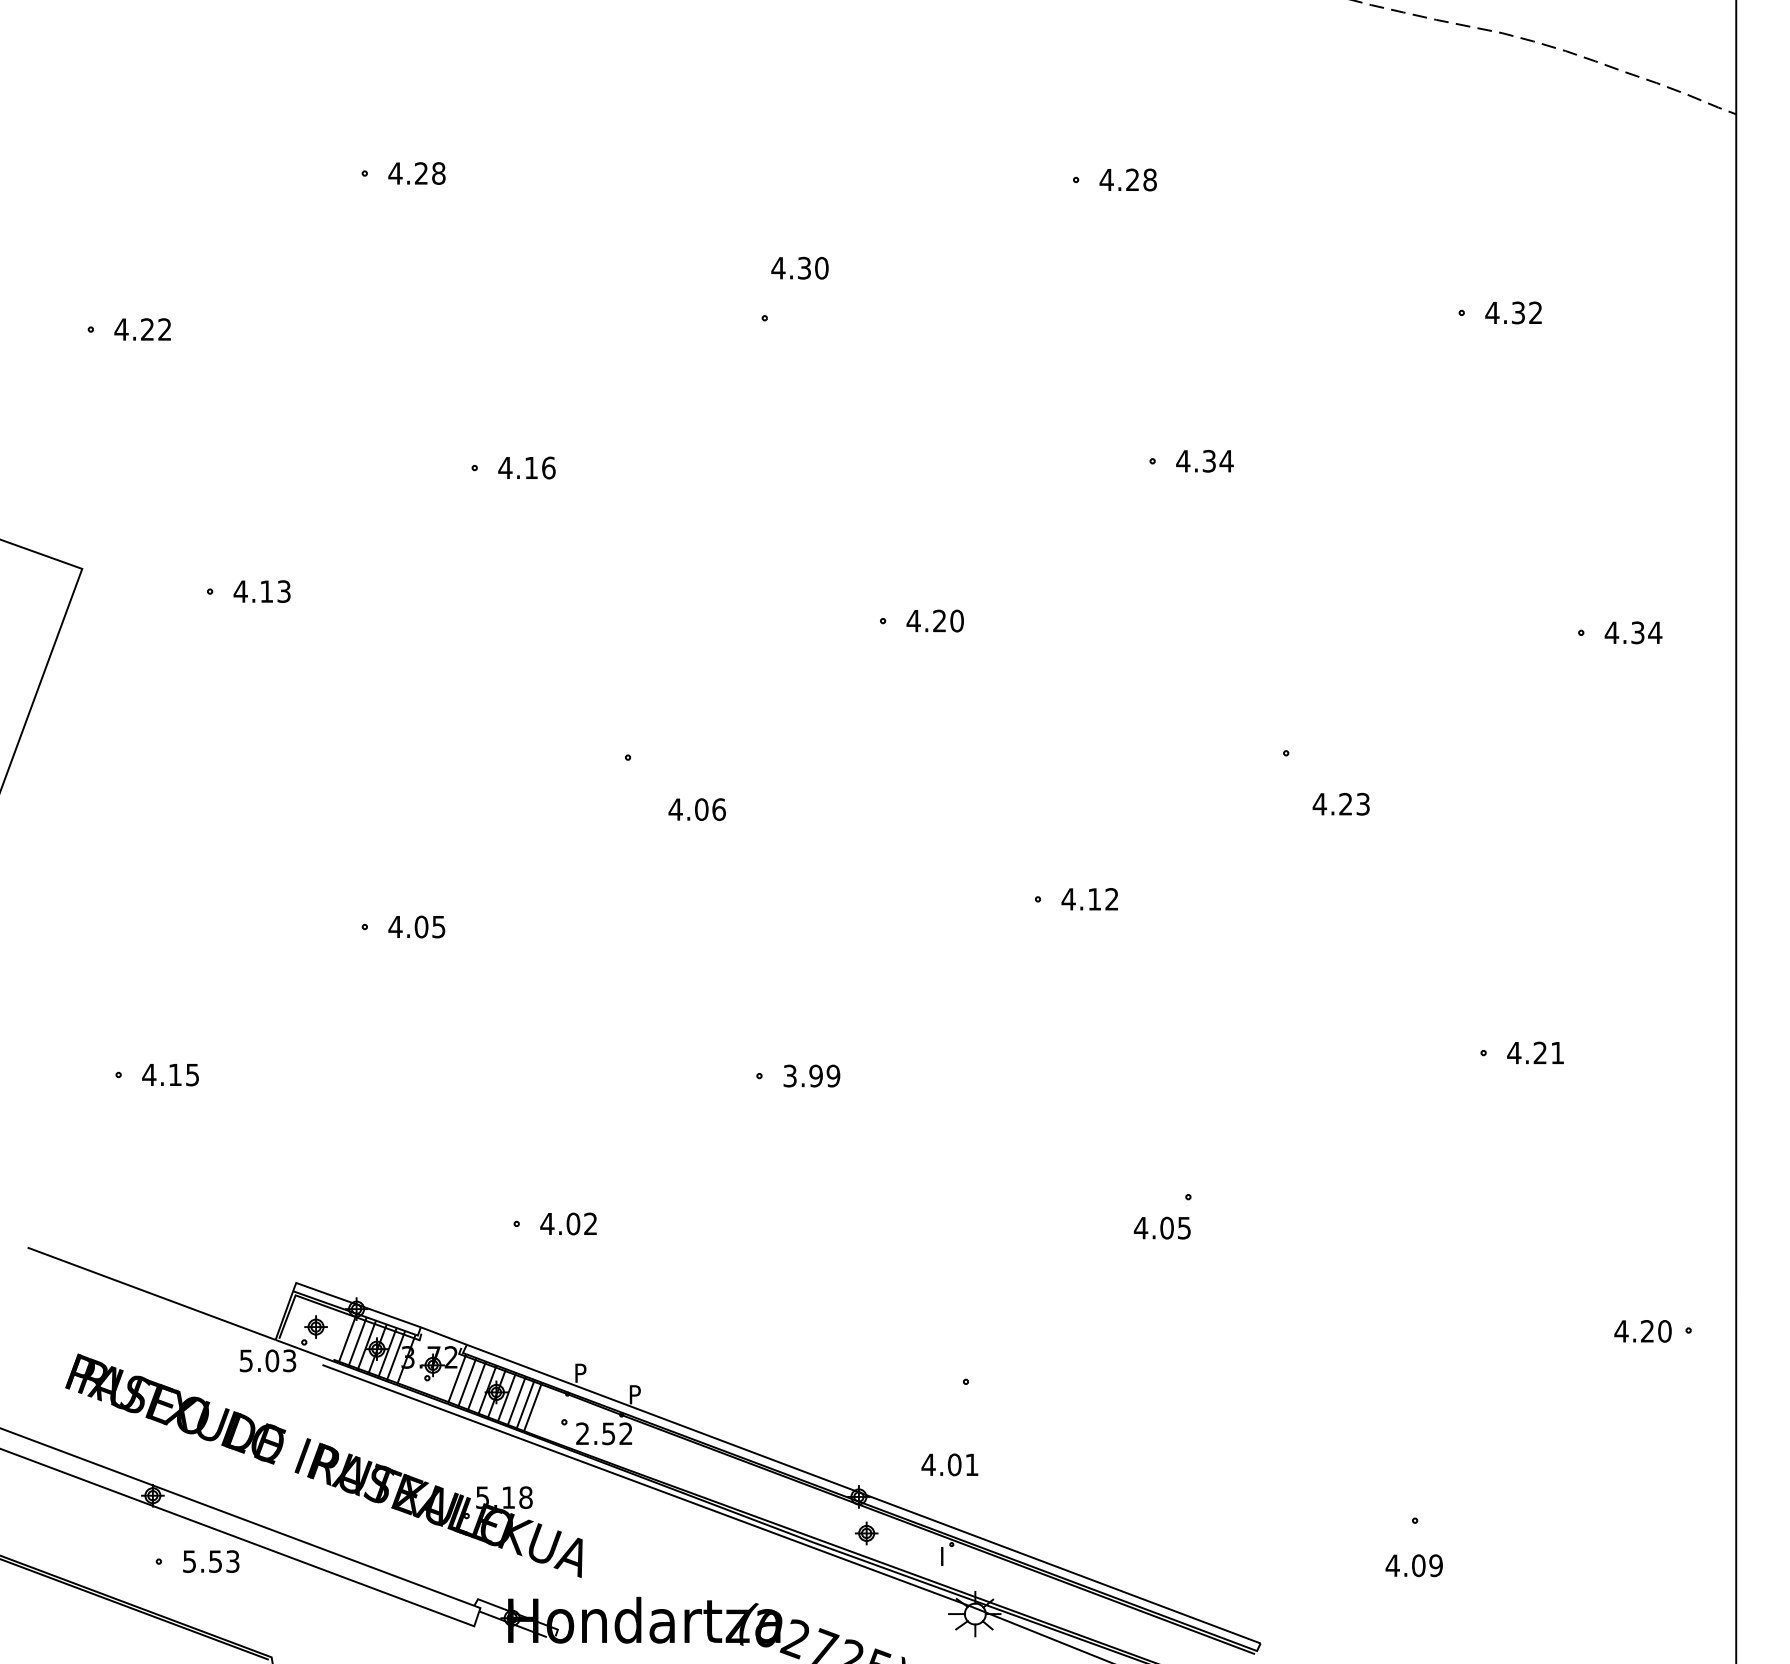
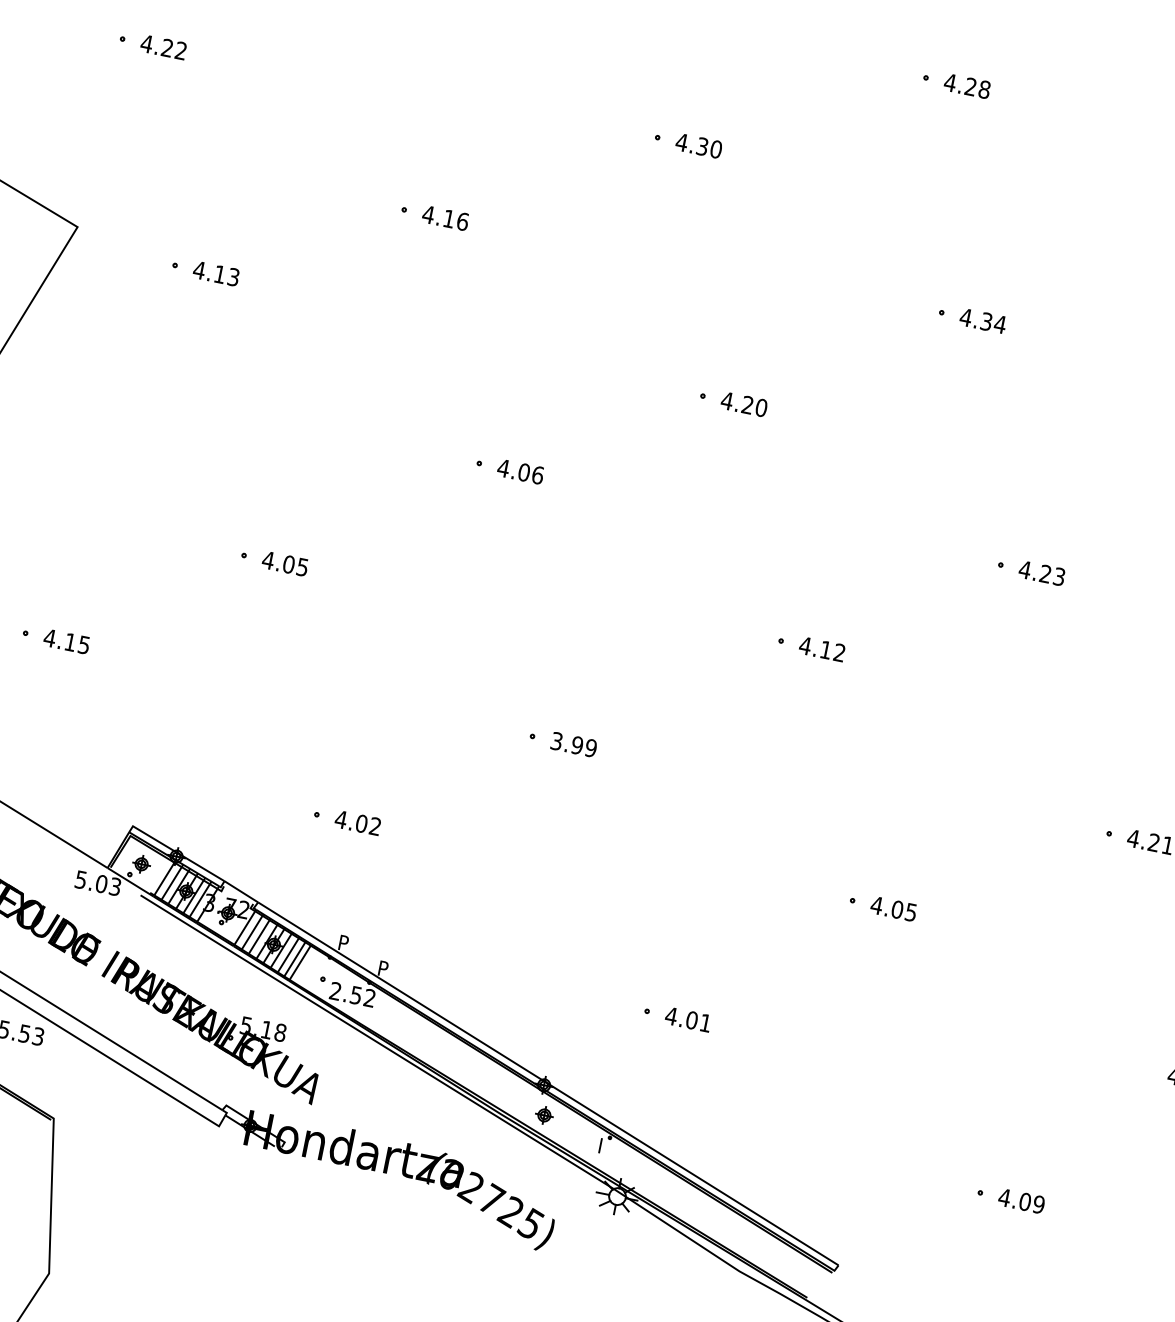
text: (799, 267) -> (698, 145), moved
text: (1340, 803) -> (1041, 572), moved
text: (696, 809) -> (520, 471), moved
text: (1161, 1227) -> (893, 908), moved
text: (949, 1464) -> (687, 1019), moved
text: (1413, 1565) -> (1021, 1200), moved

